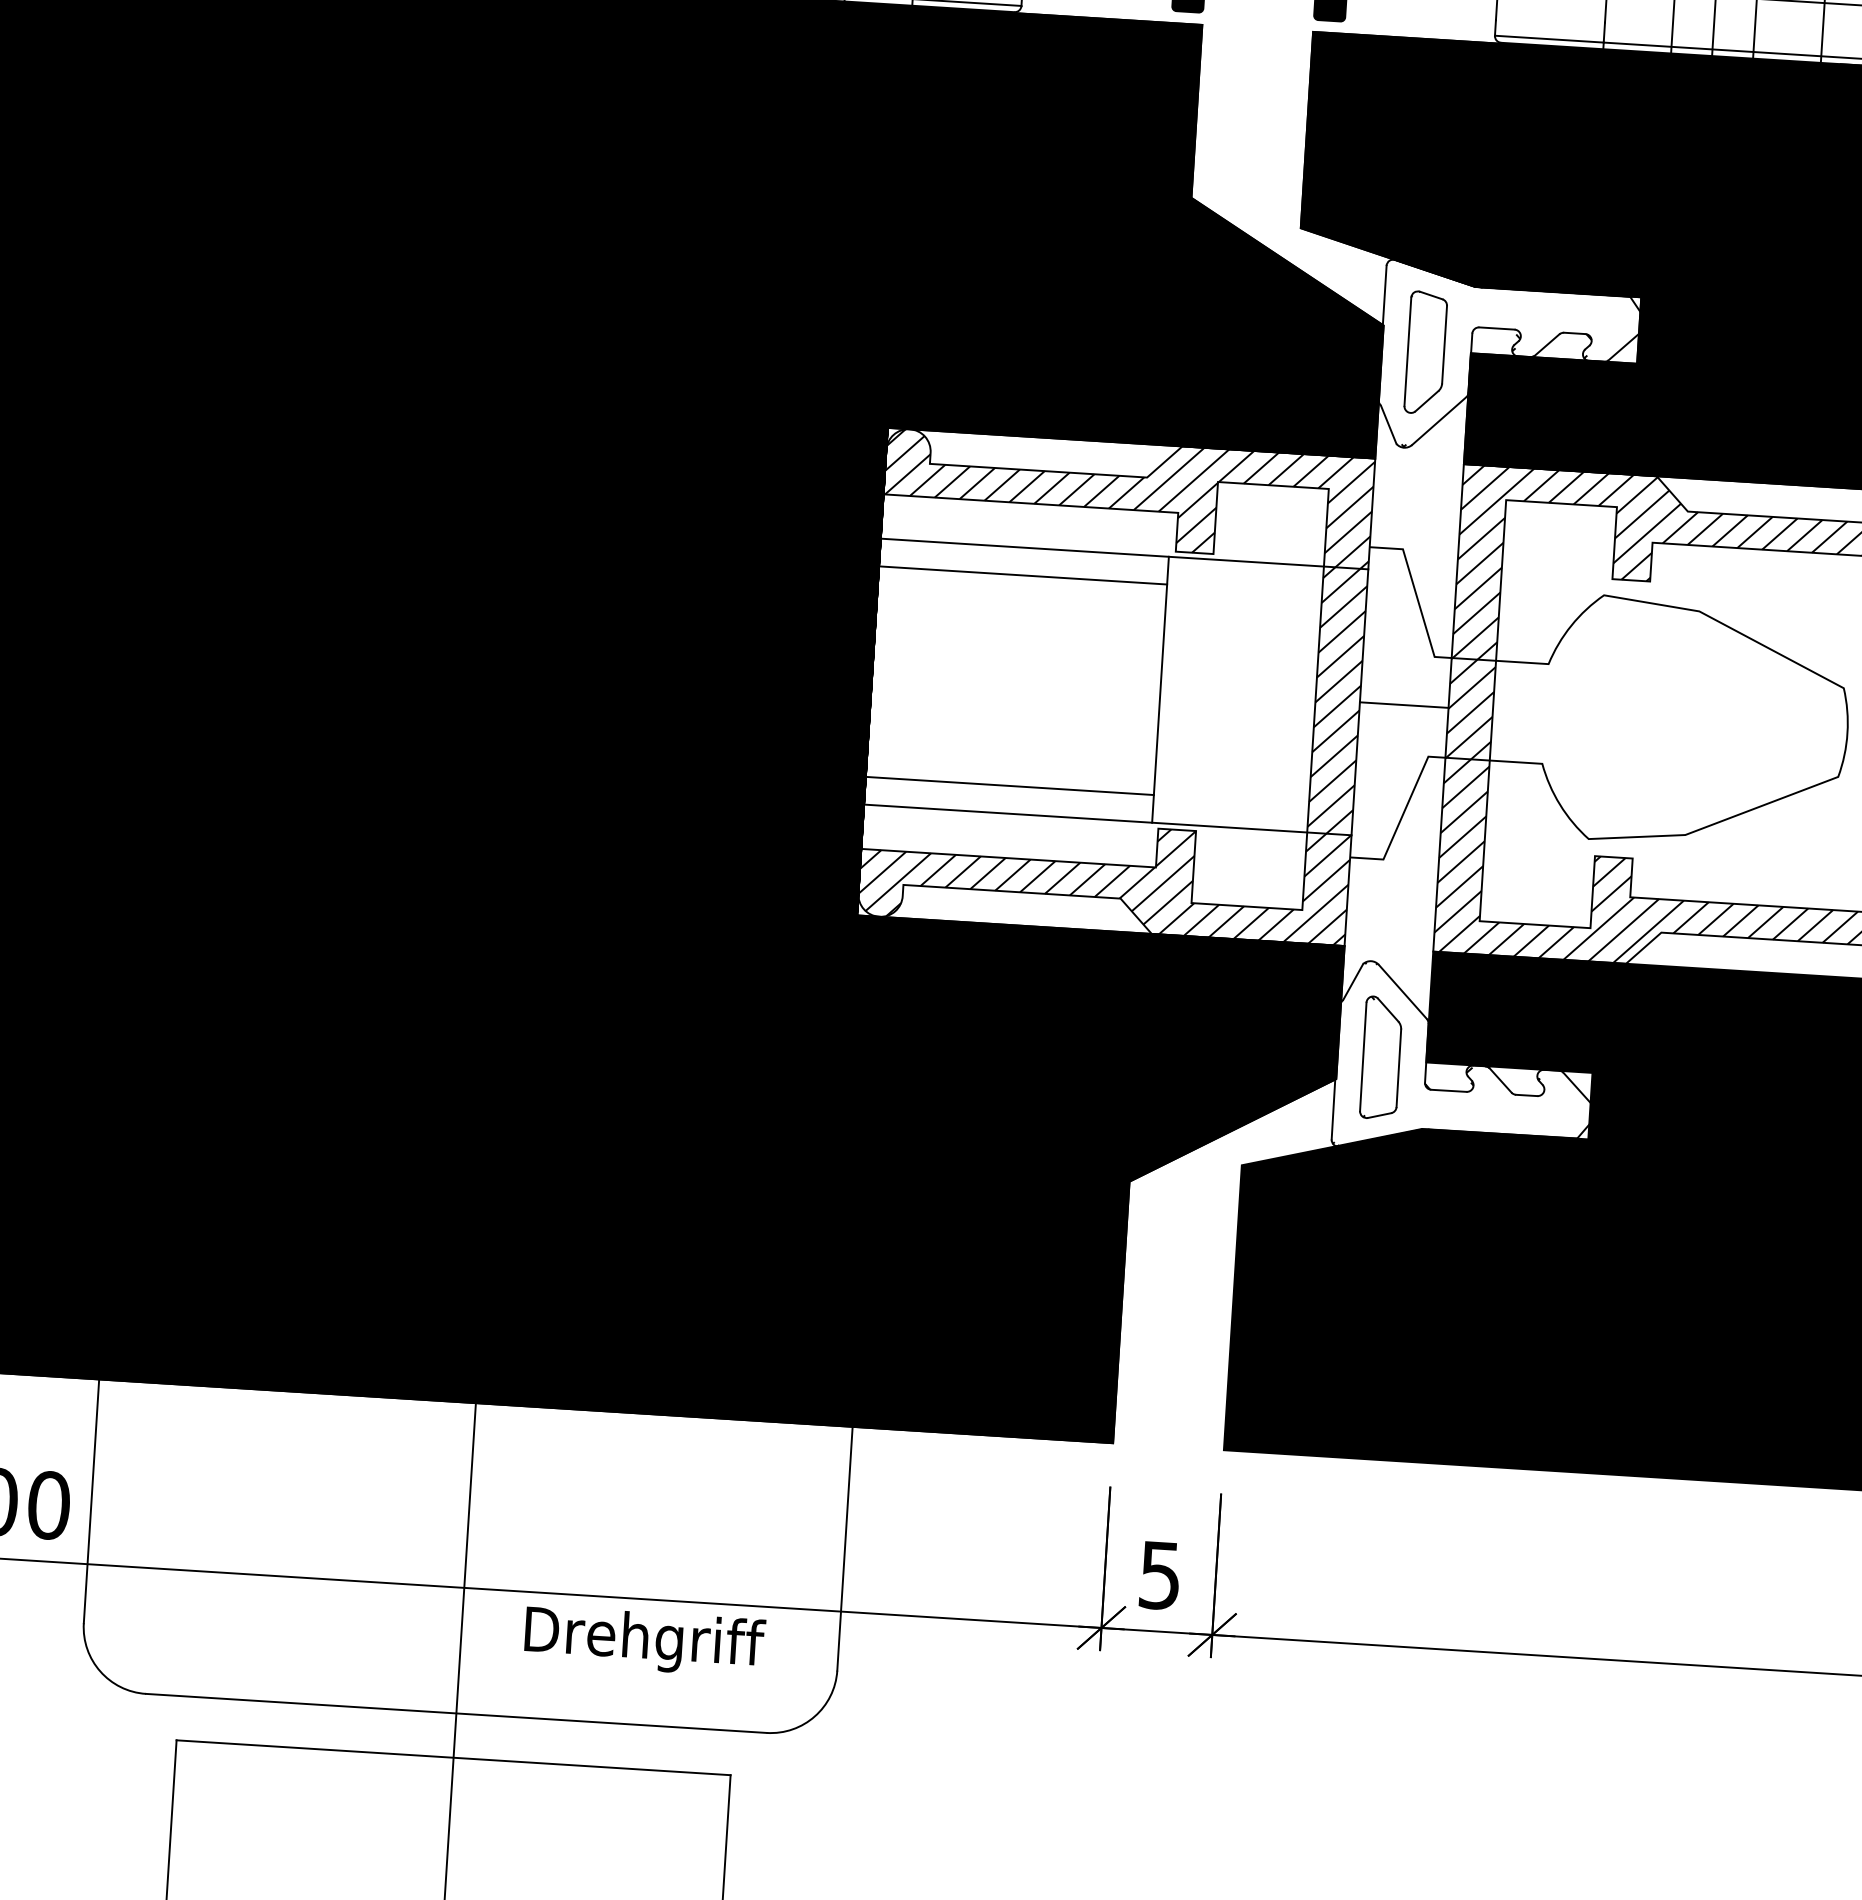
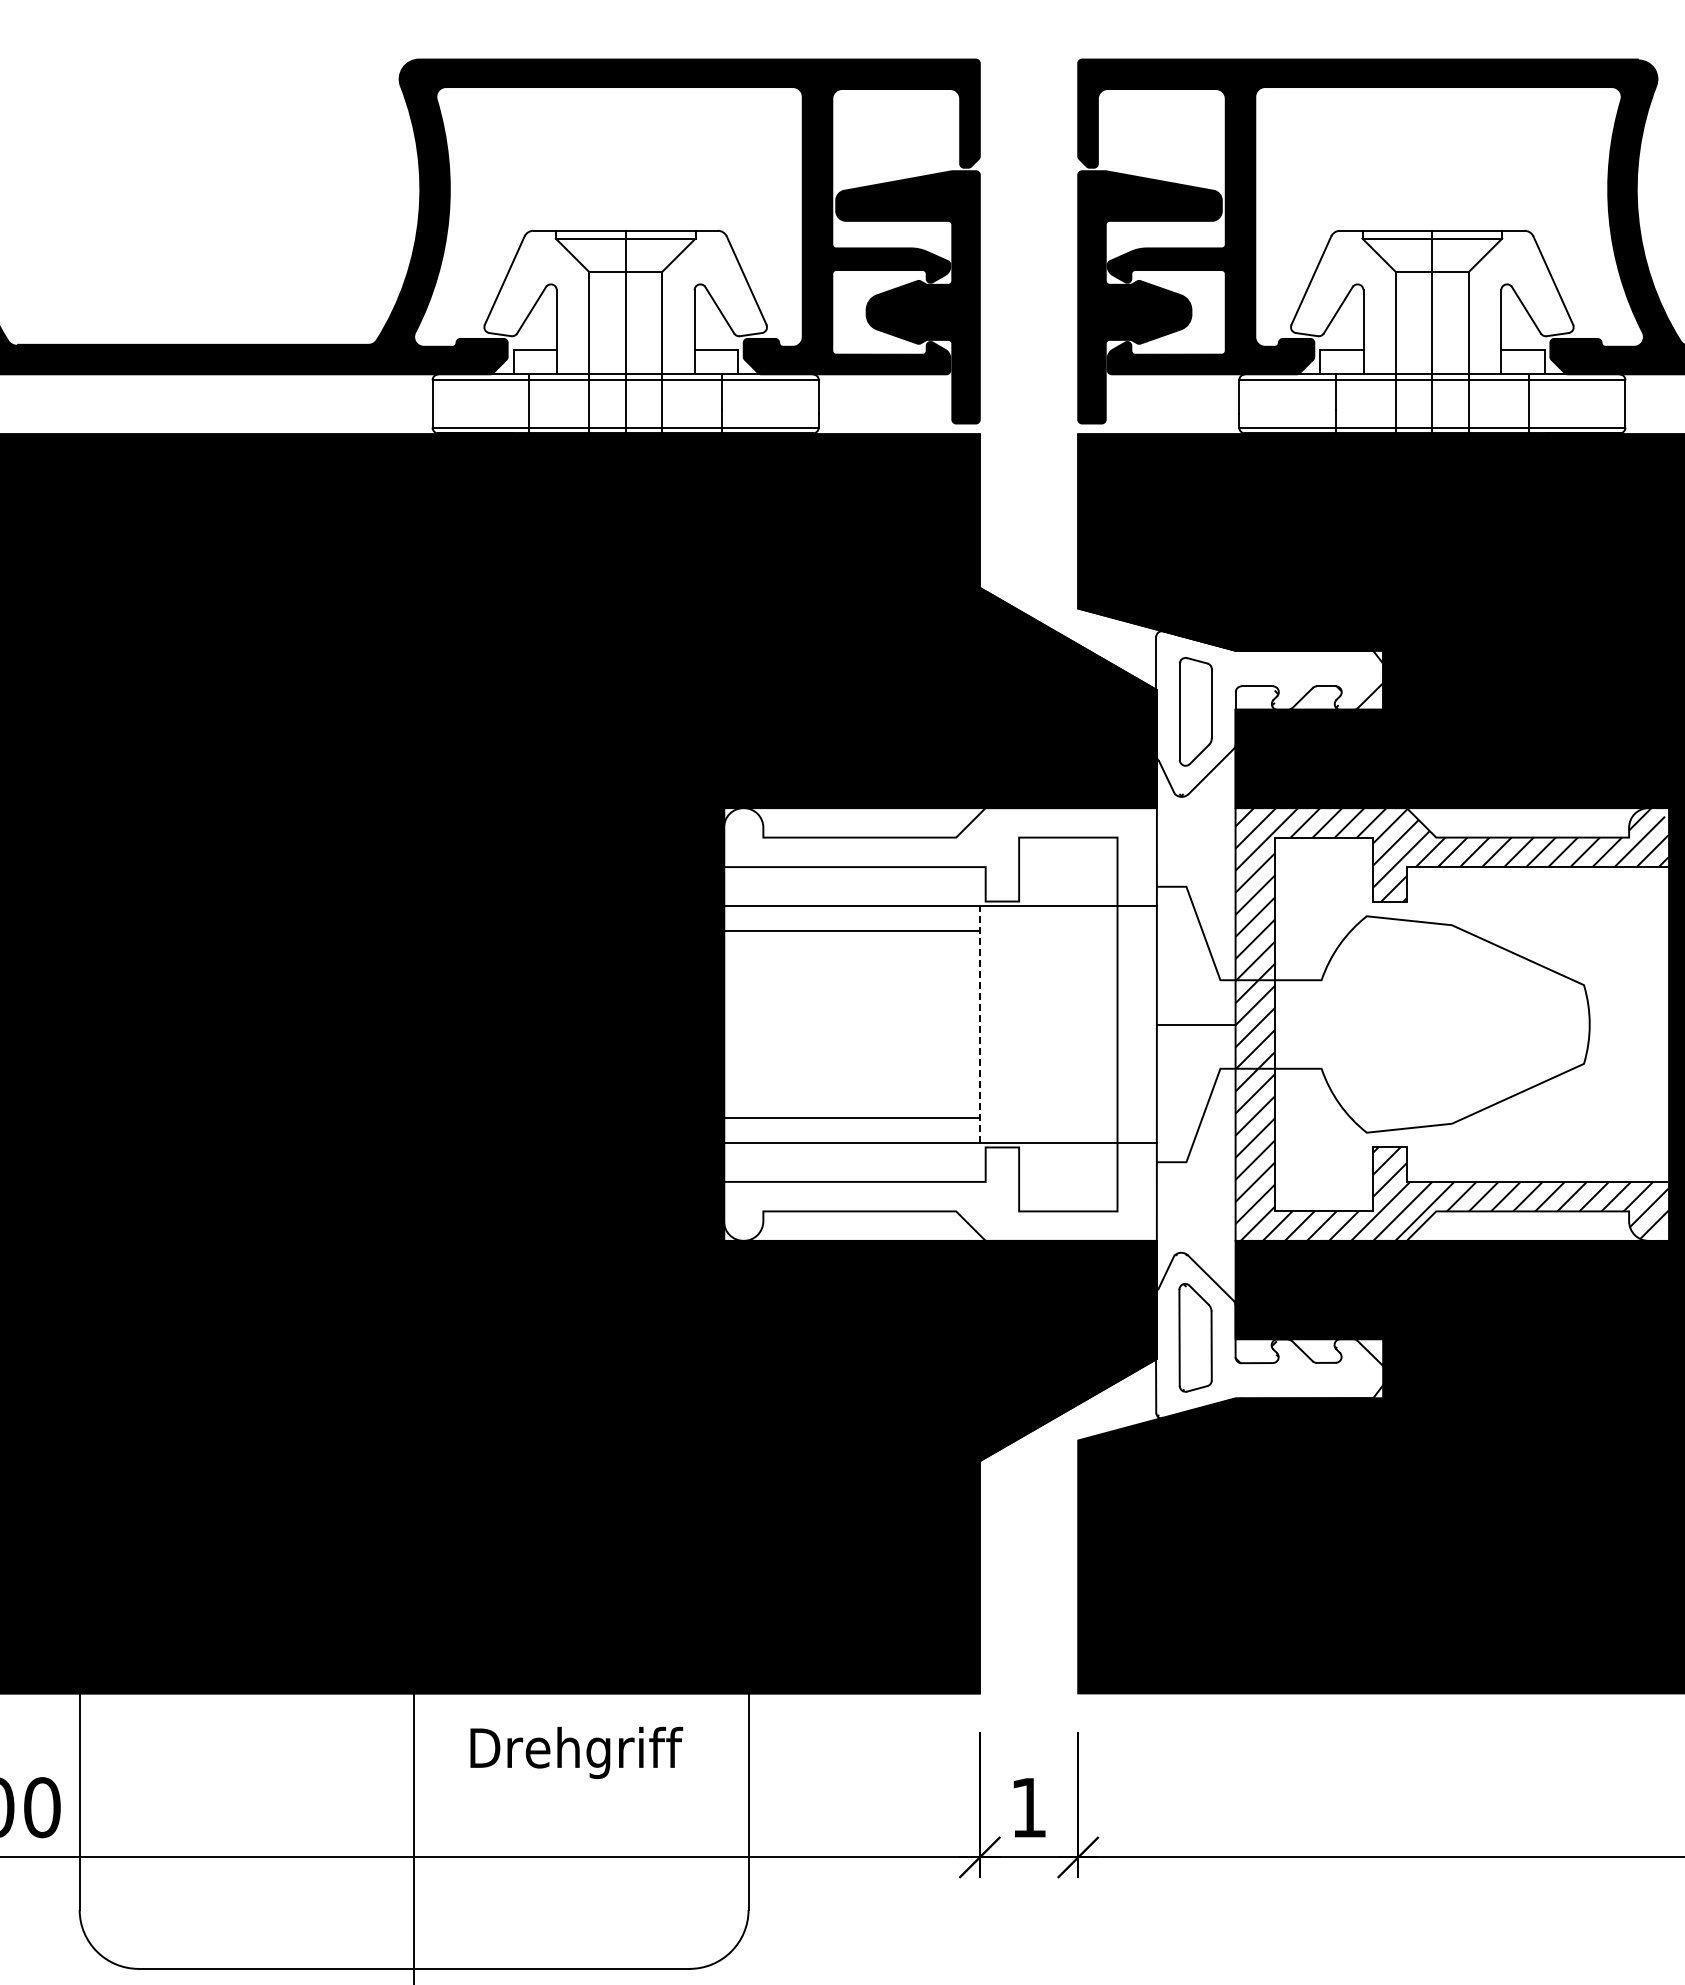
hatch: (1116, 686) -> (940, 1024), removed
line: (1160, 689) -> (979, 1024), solid -> dashed
text: (1159, 1576) -> (1028, 1808), 5 -> 1
text: (644, 1641) -> (576, 1752), moved

